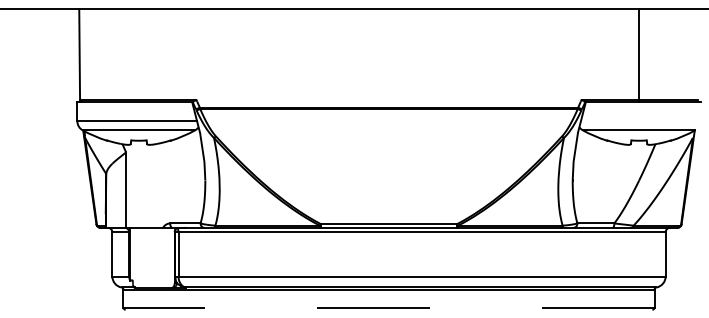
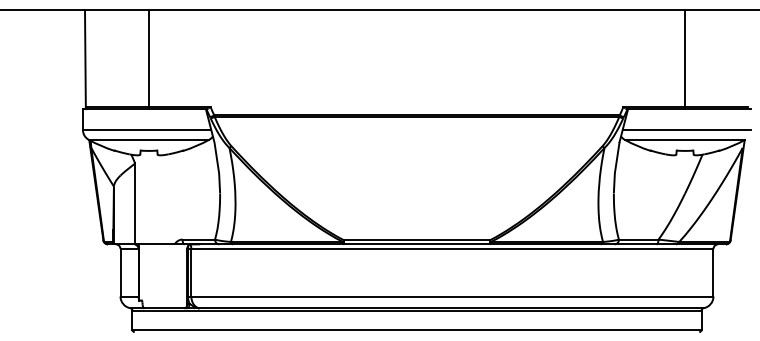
line: (138, 55) -> (148, 59), added
line: (640, 121) -> (686, 130), added
line: (389, 307) -> (417, 329), dashed -> solid

